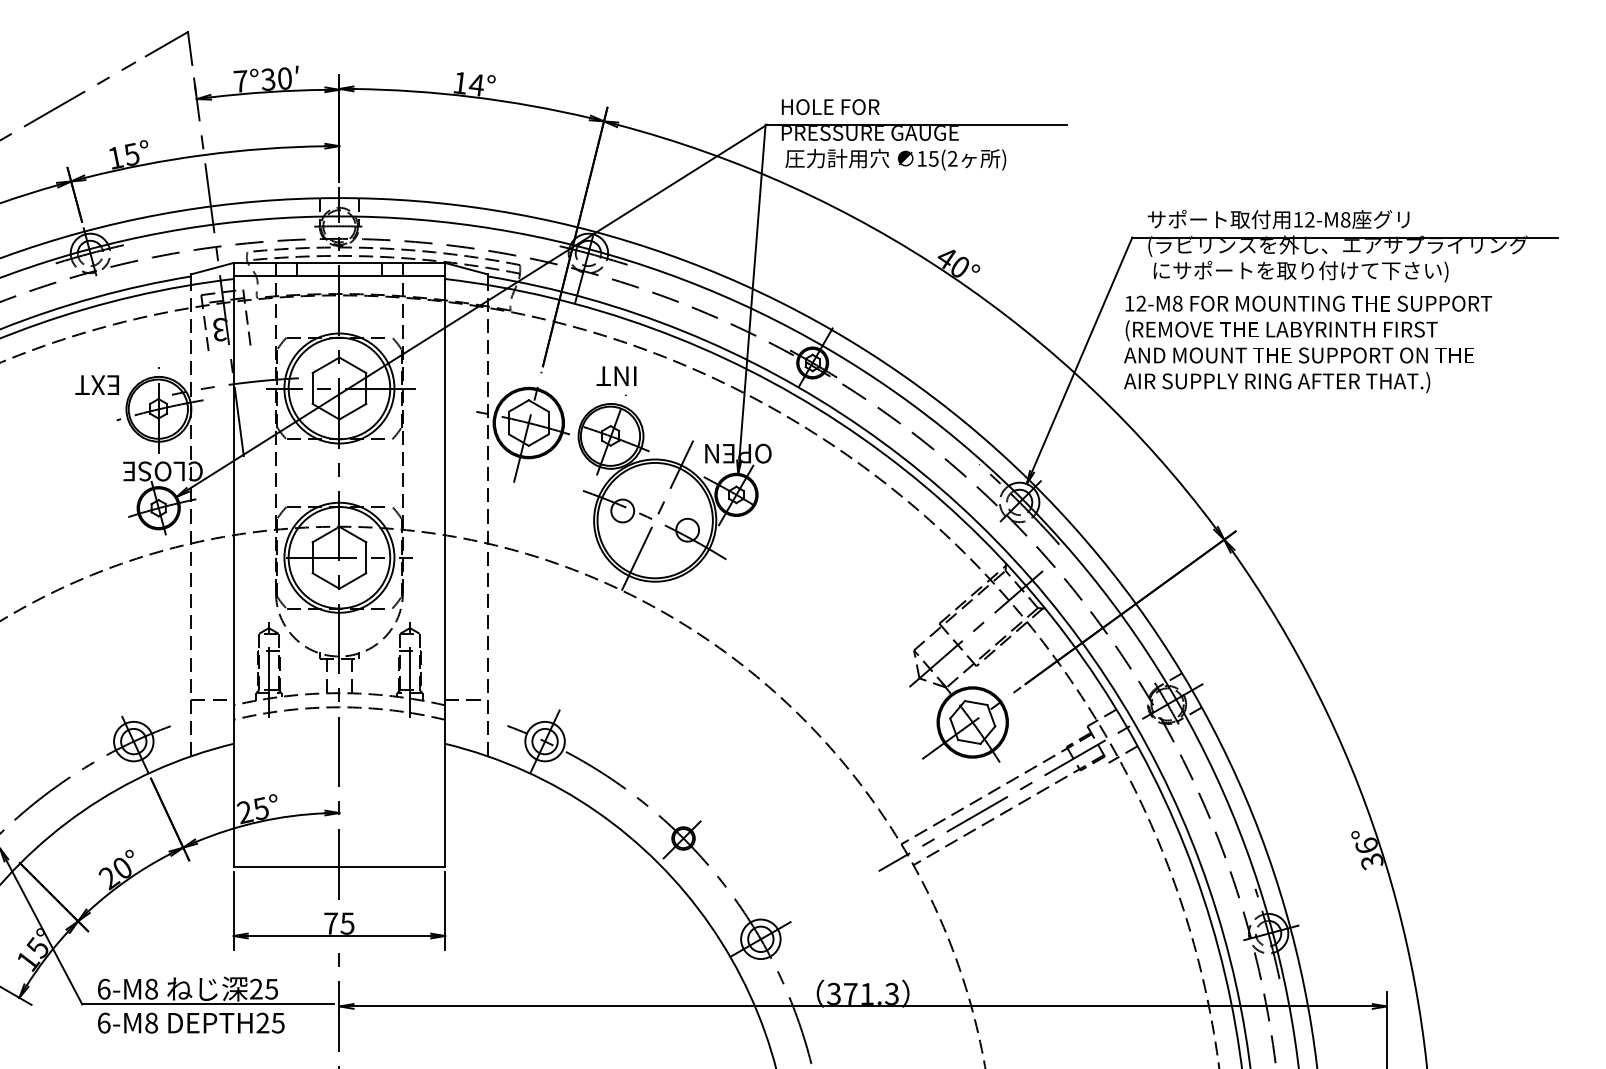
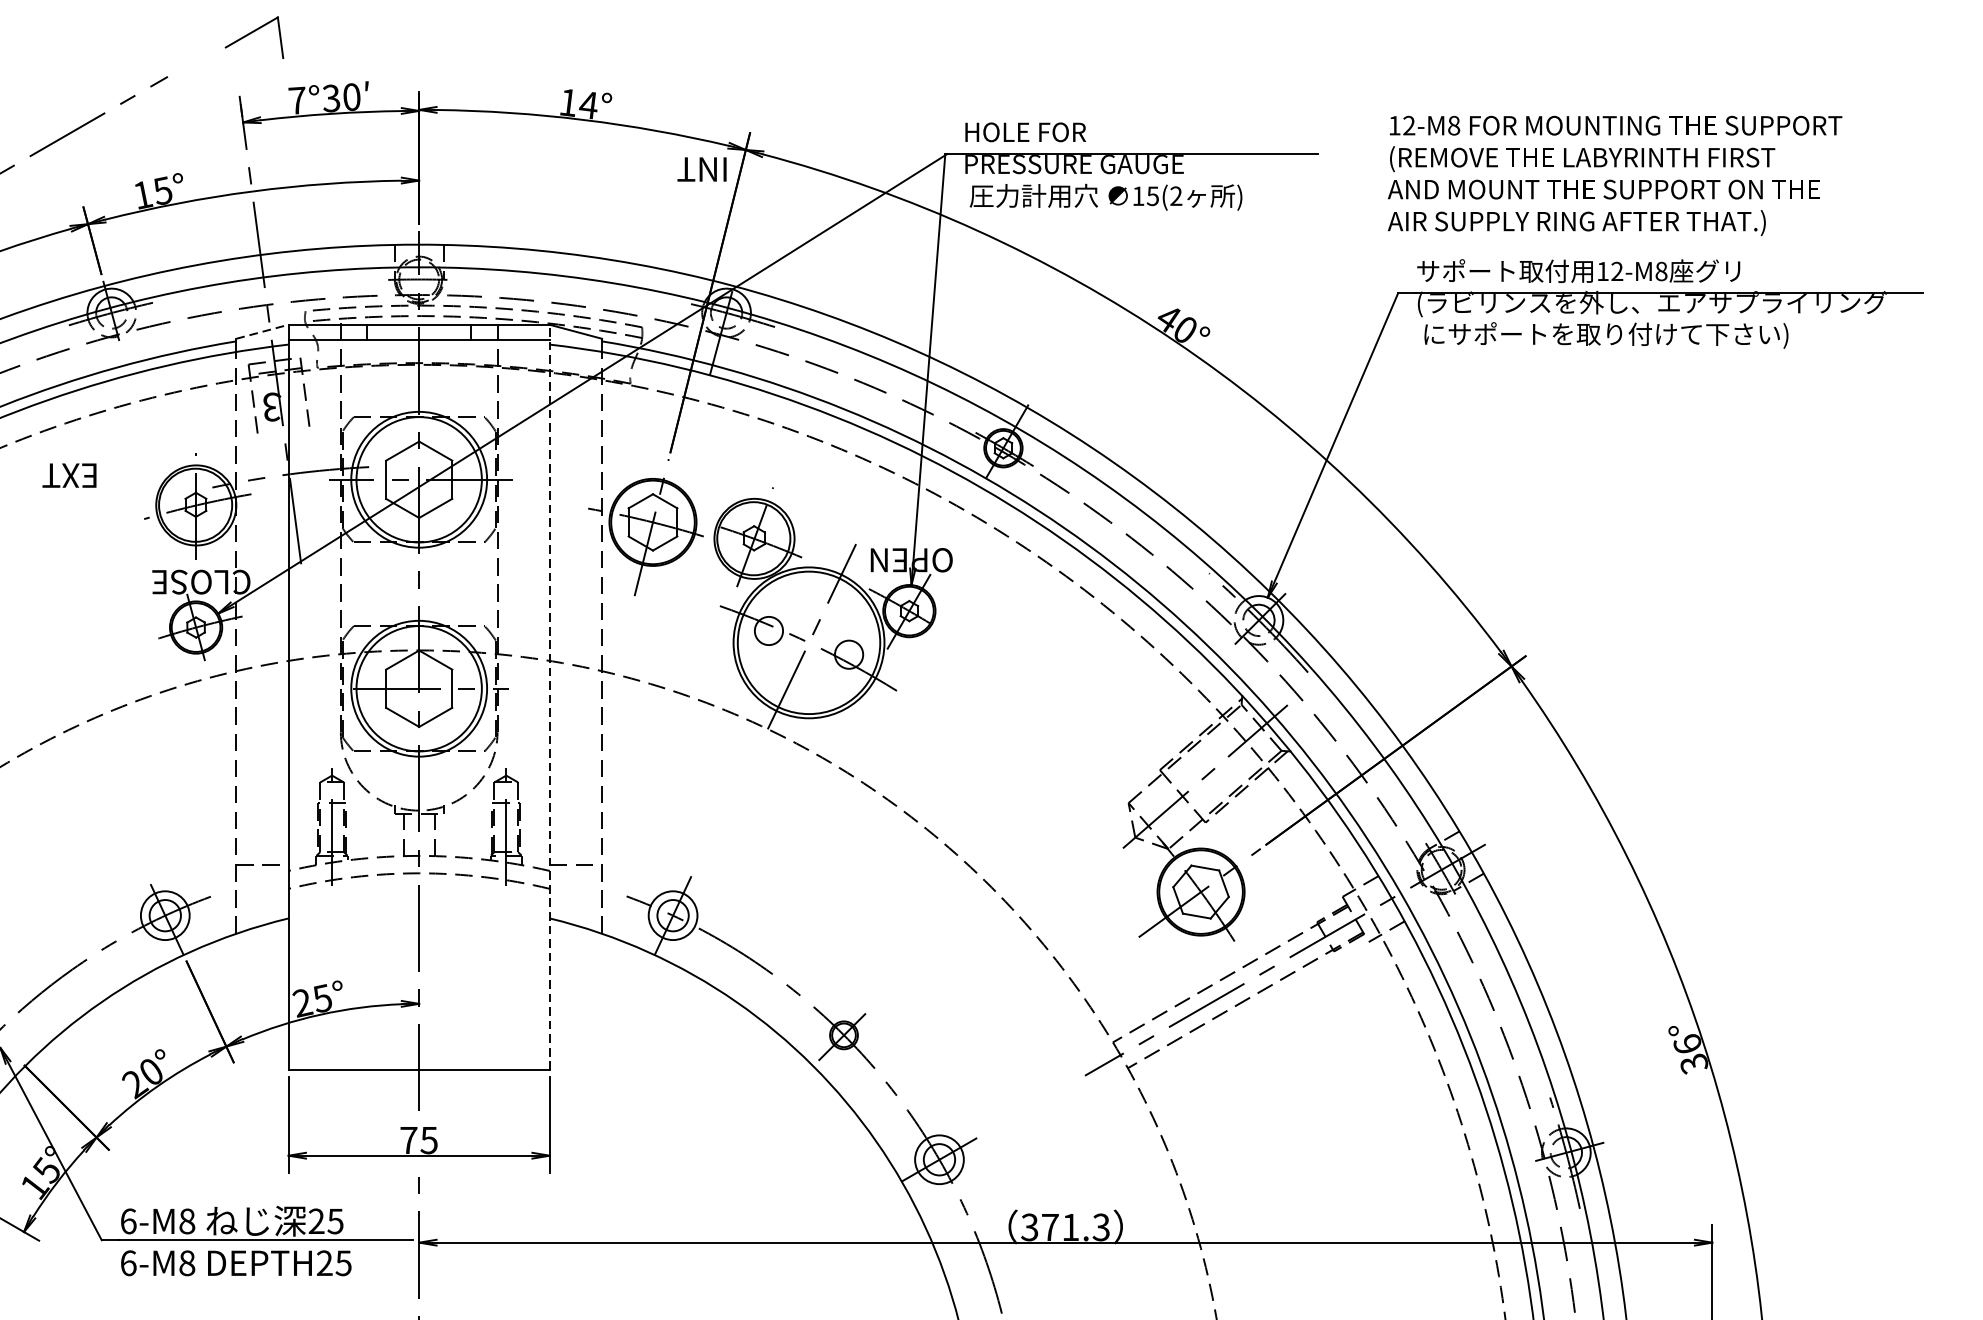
part: (168, 48) -> (253, 37), moved
line: (212, 268) -> (262, 331), solid -> dashed
text: (1308, 343) -> (1615, 174), moved
text: (616, 375) -> (701, 168), moved
text: (96, 384) -> (68, 474), moved
line: (445, 564) -> (550, 697), solid -> dashed

